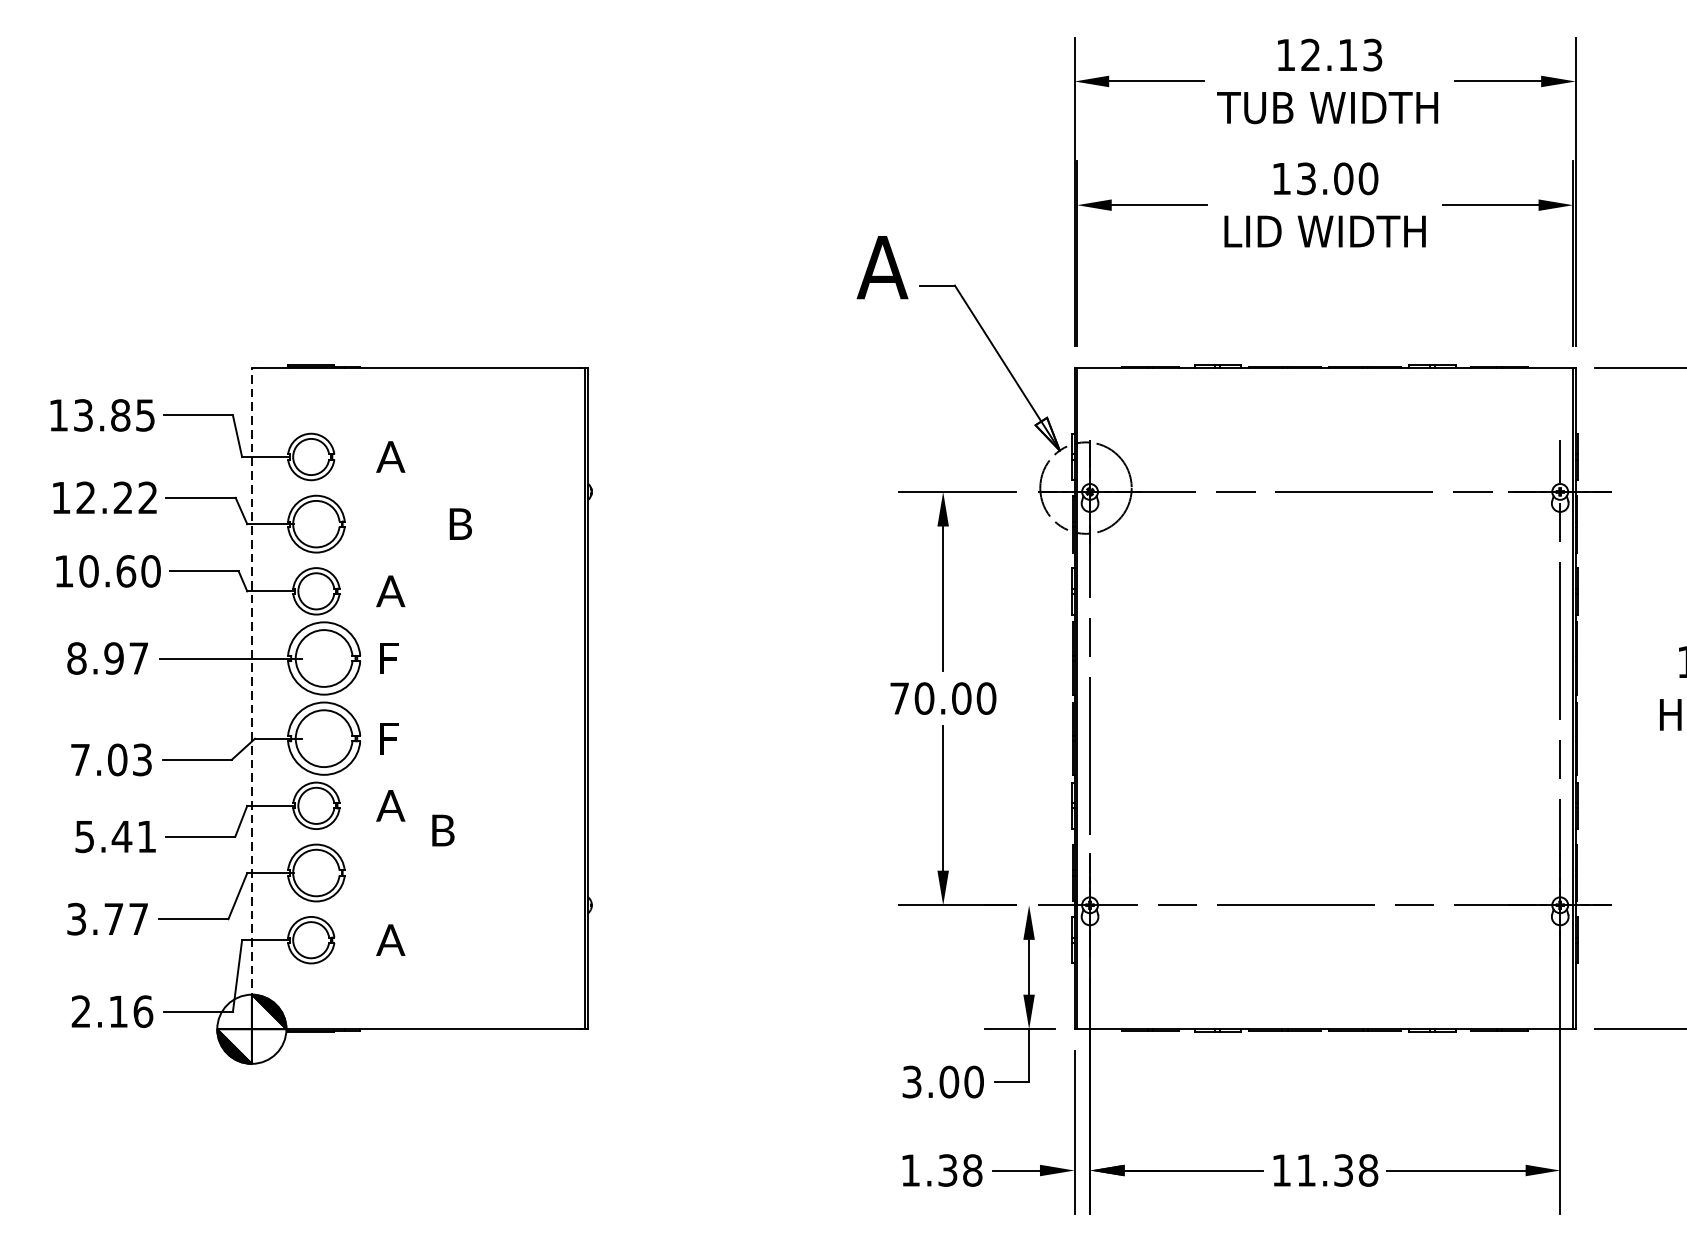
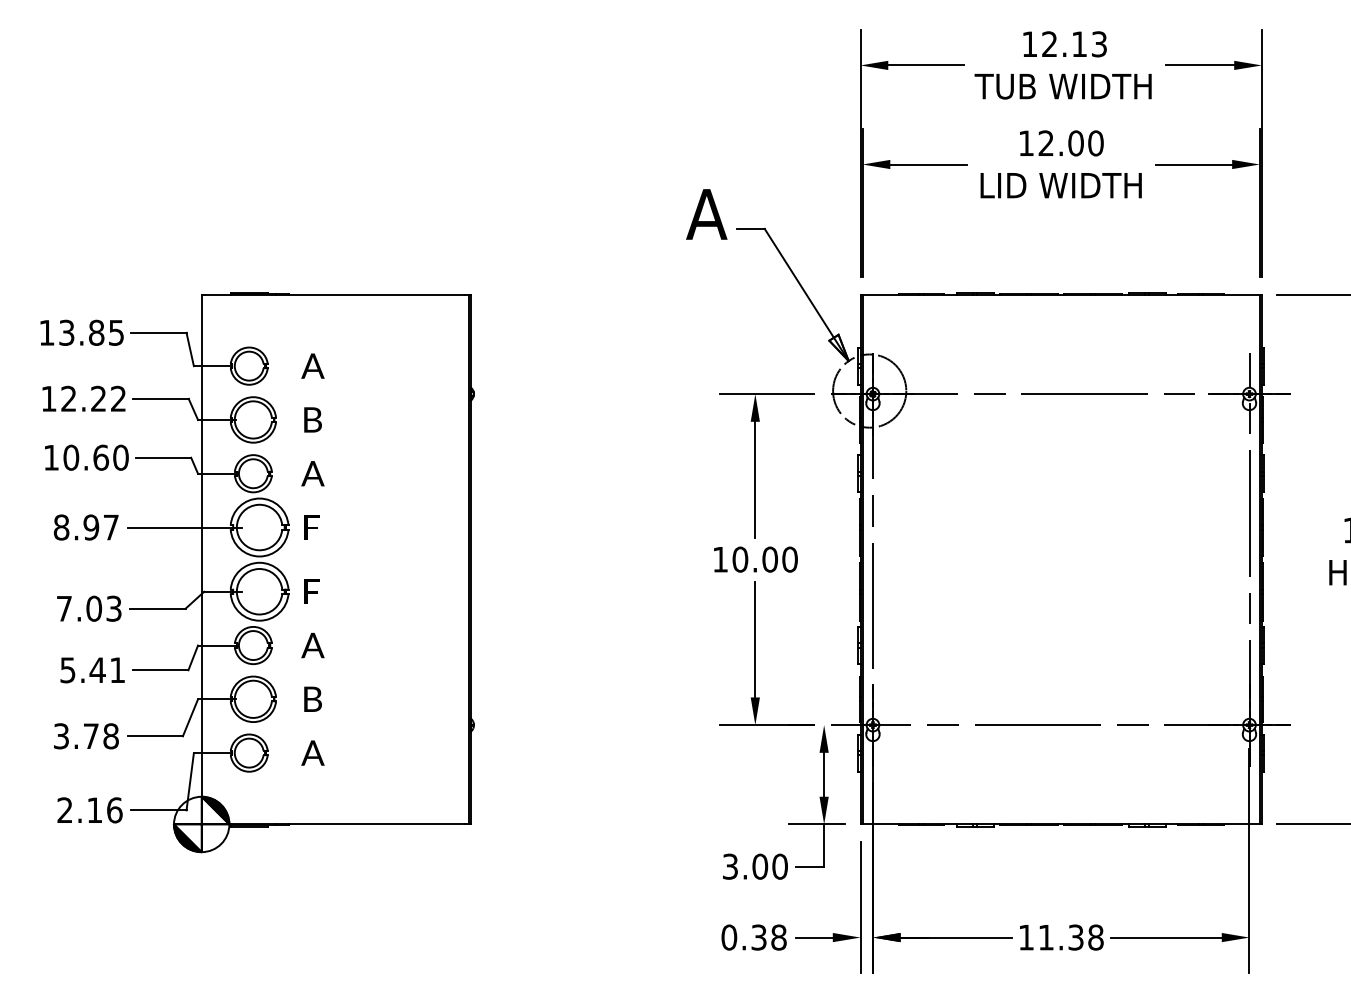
text: (1305, 178) -> (1045, 143), 13.00 -> 12.00
text: (460, 523) -> (312, 419), moved
line: (251, 698) -> (201, 559), dashed -> solid
text: (899, 698) -> (720, 559), 70.00 -> 10.00
text: (442, 829) -> (312, 698), moved
text: (137, 919) -> (110, 736), 3.77 -> 3.78
text: (910, 1170) -> (729, 937), 1.38 -> 0.38

